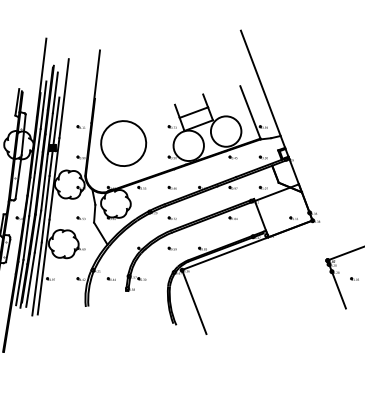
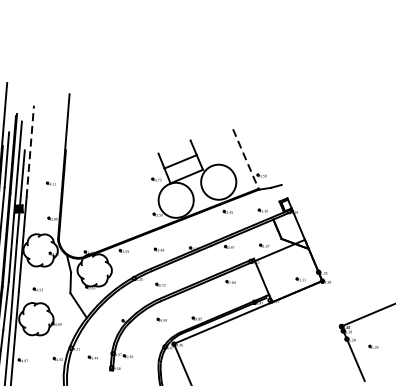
line: (262, 88) -> (258, 130), removed
line: (64, 98) -> (30, 151), solid -> dashed
line: (250, 112) -> (245, 159), solid -> dashed
circle: (123, 143) -> (100, 200), removed
part: (80, 217) -> (37, 288), moved

